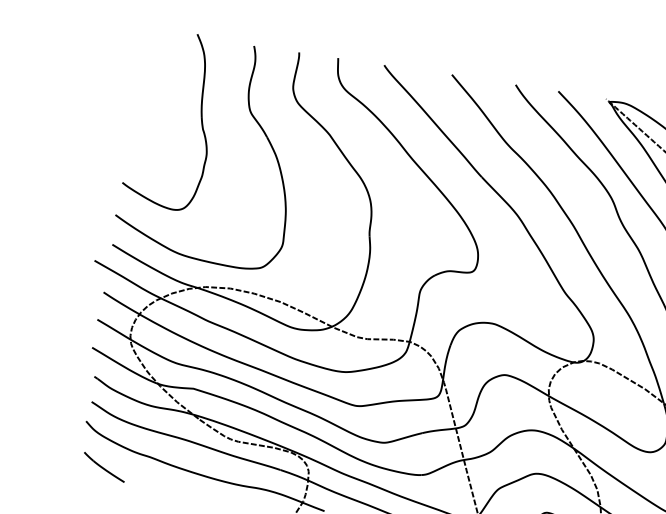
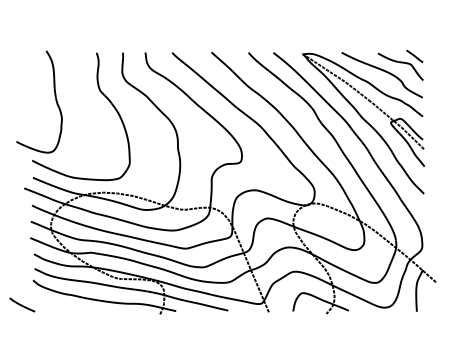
part: (199, 114) -> (54, 96), moved
line: (103, 466) -> (21, 304), moved

